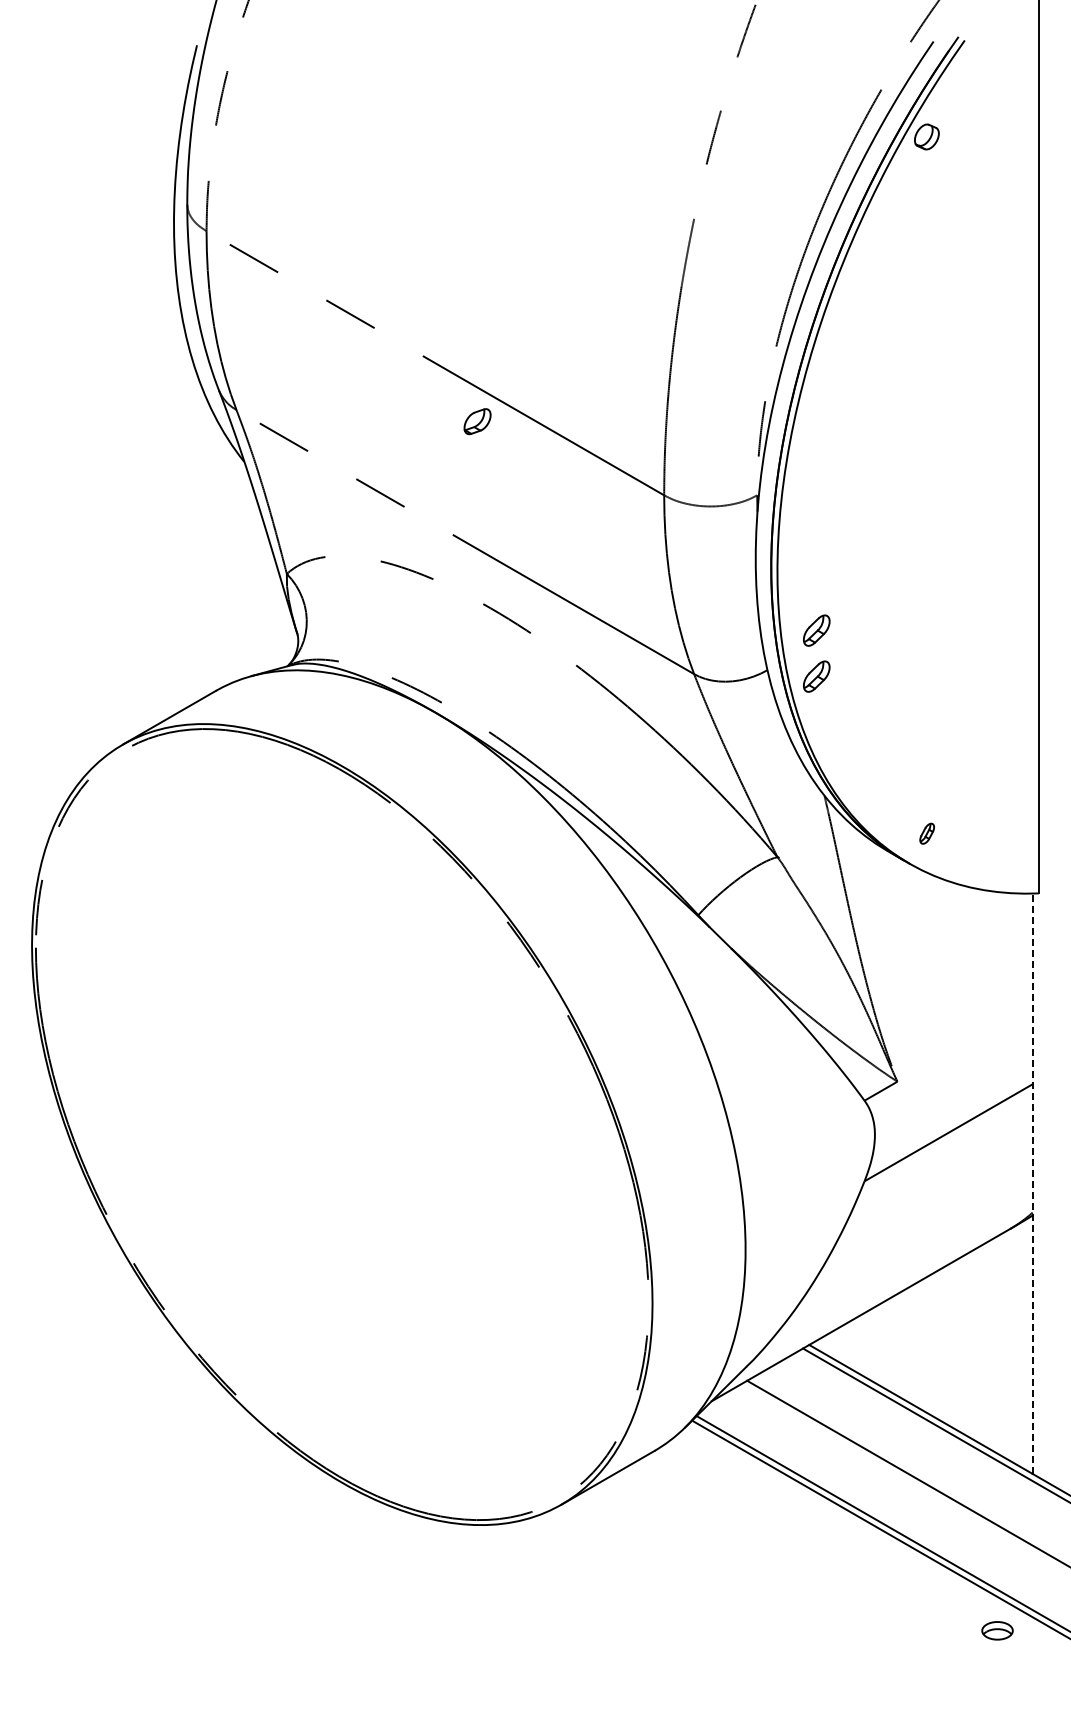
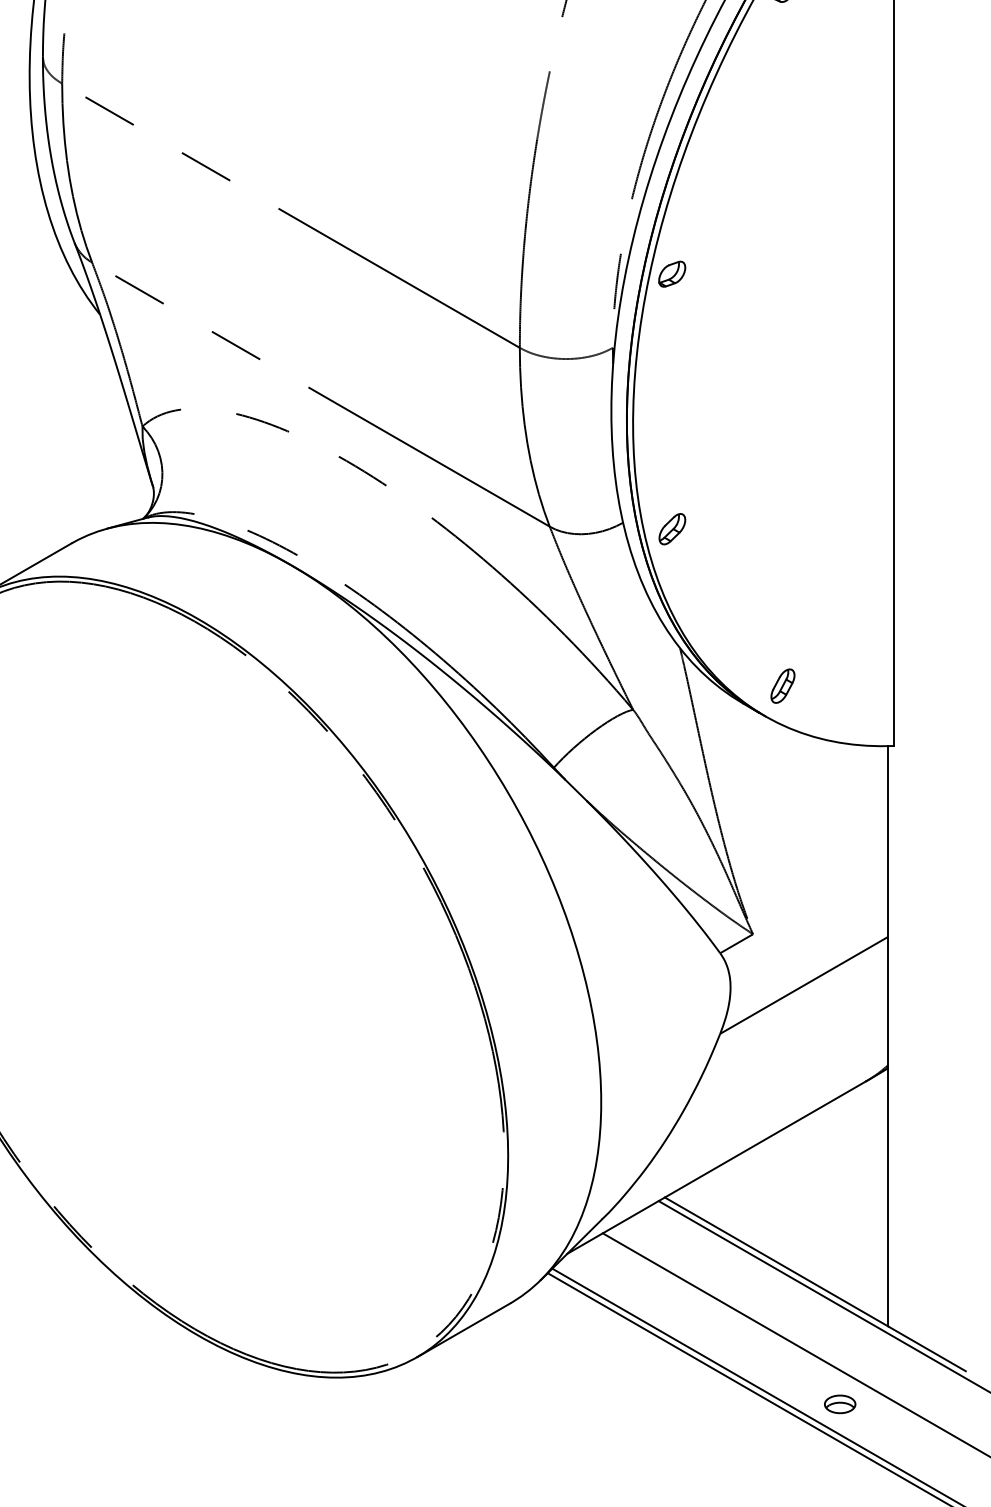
part: (477, 421) -> (672, 274), moved
part: (816, 630) -> (672, 483), removed
part: (926, 833) -> (782, 686), size x1.67
line: (1032, 1183) -> (888, 1036), dashed -> solid
part: (997, 1630) -> (840, 1404), moved

